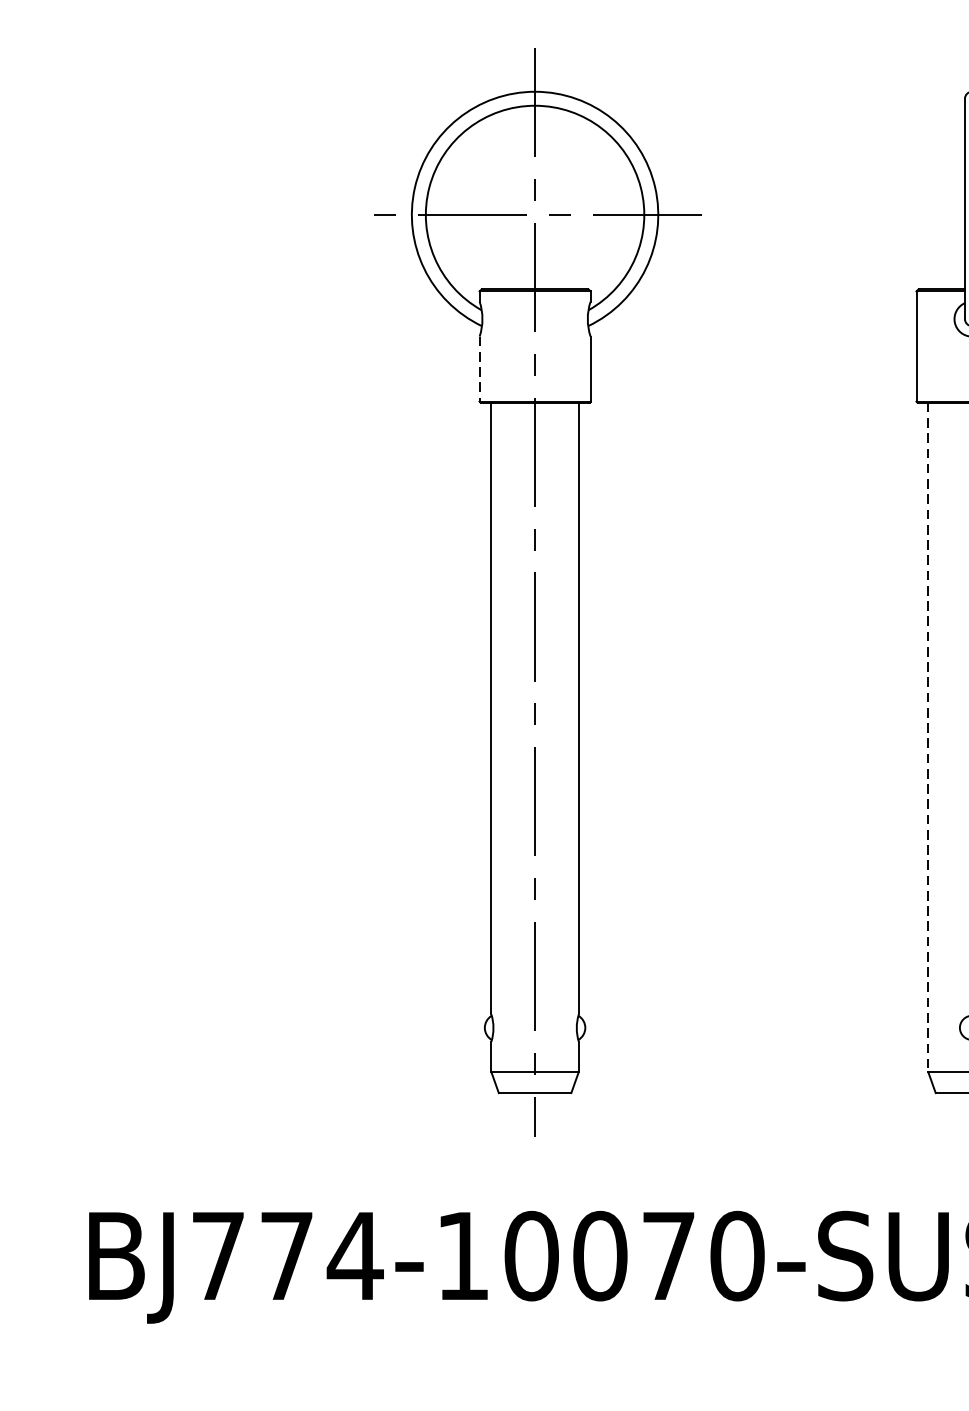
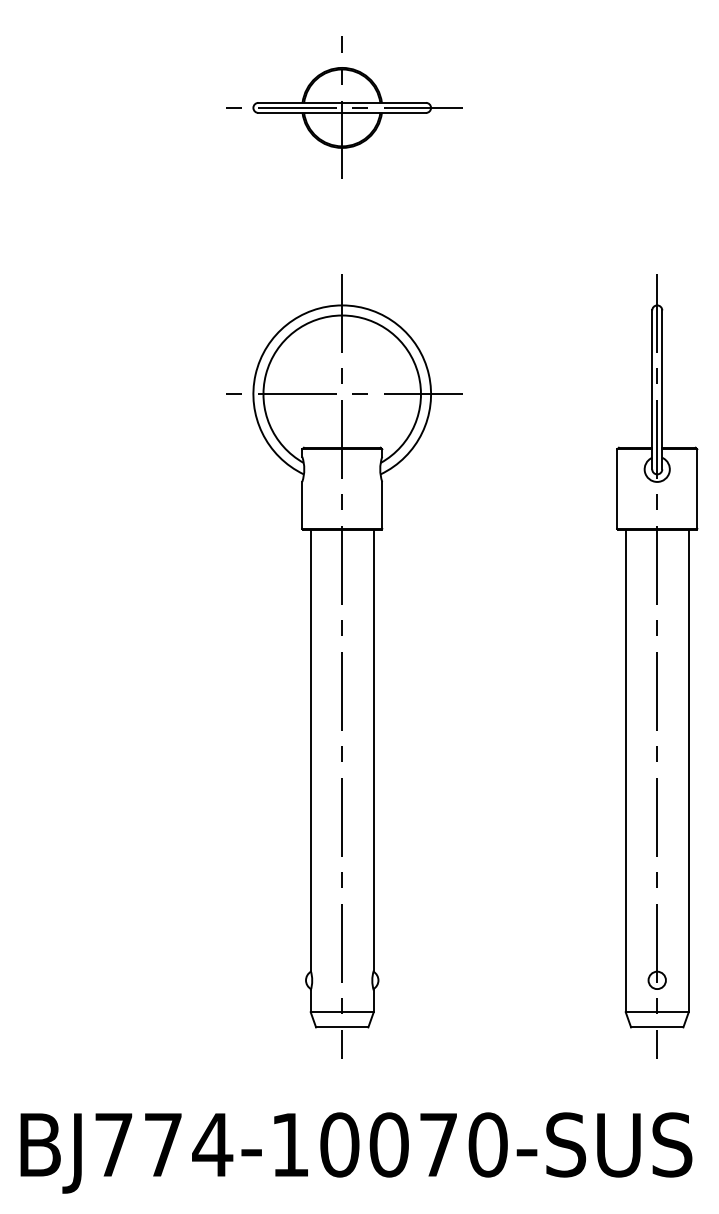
line: (479, 369) -> (302, 505), dashed -> solid
line: (927, 738) -> (625, 771), dashed -> solid

